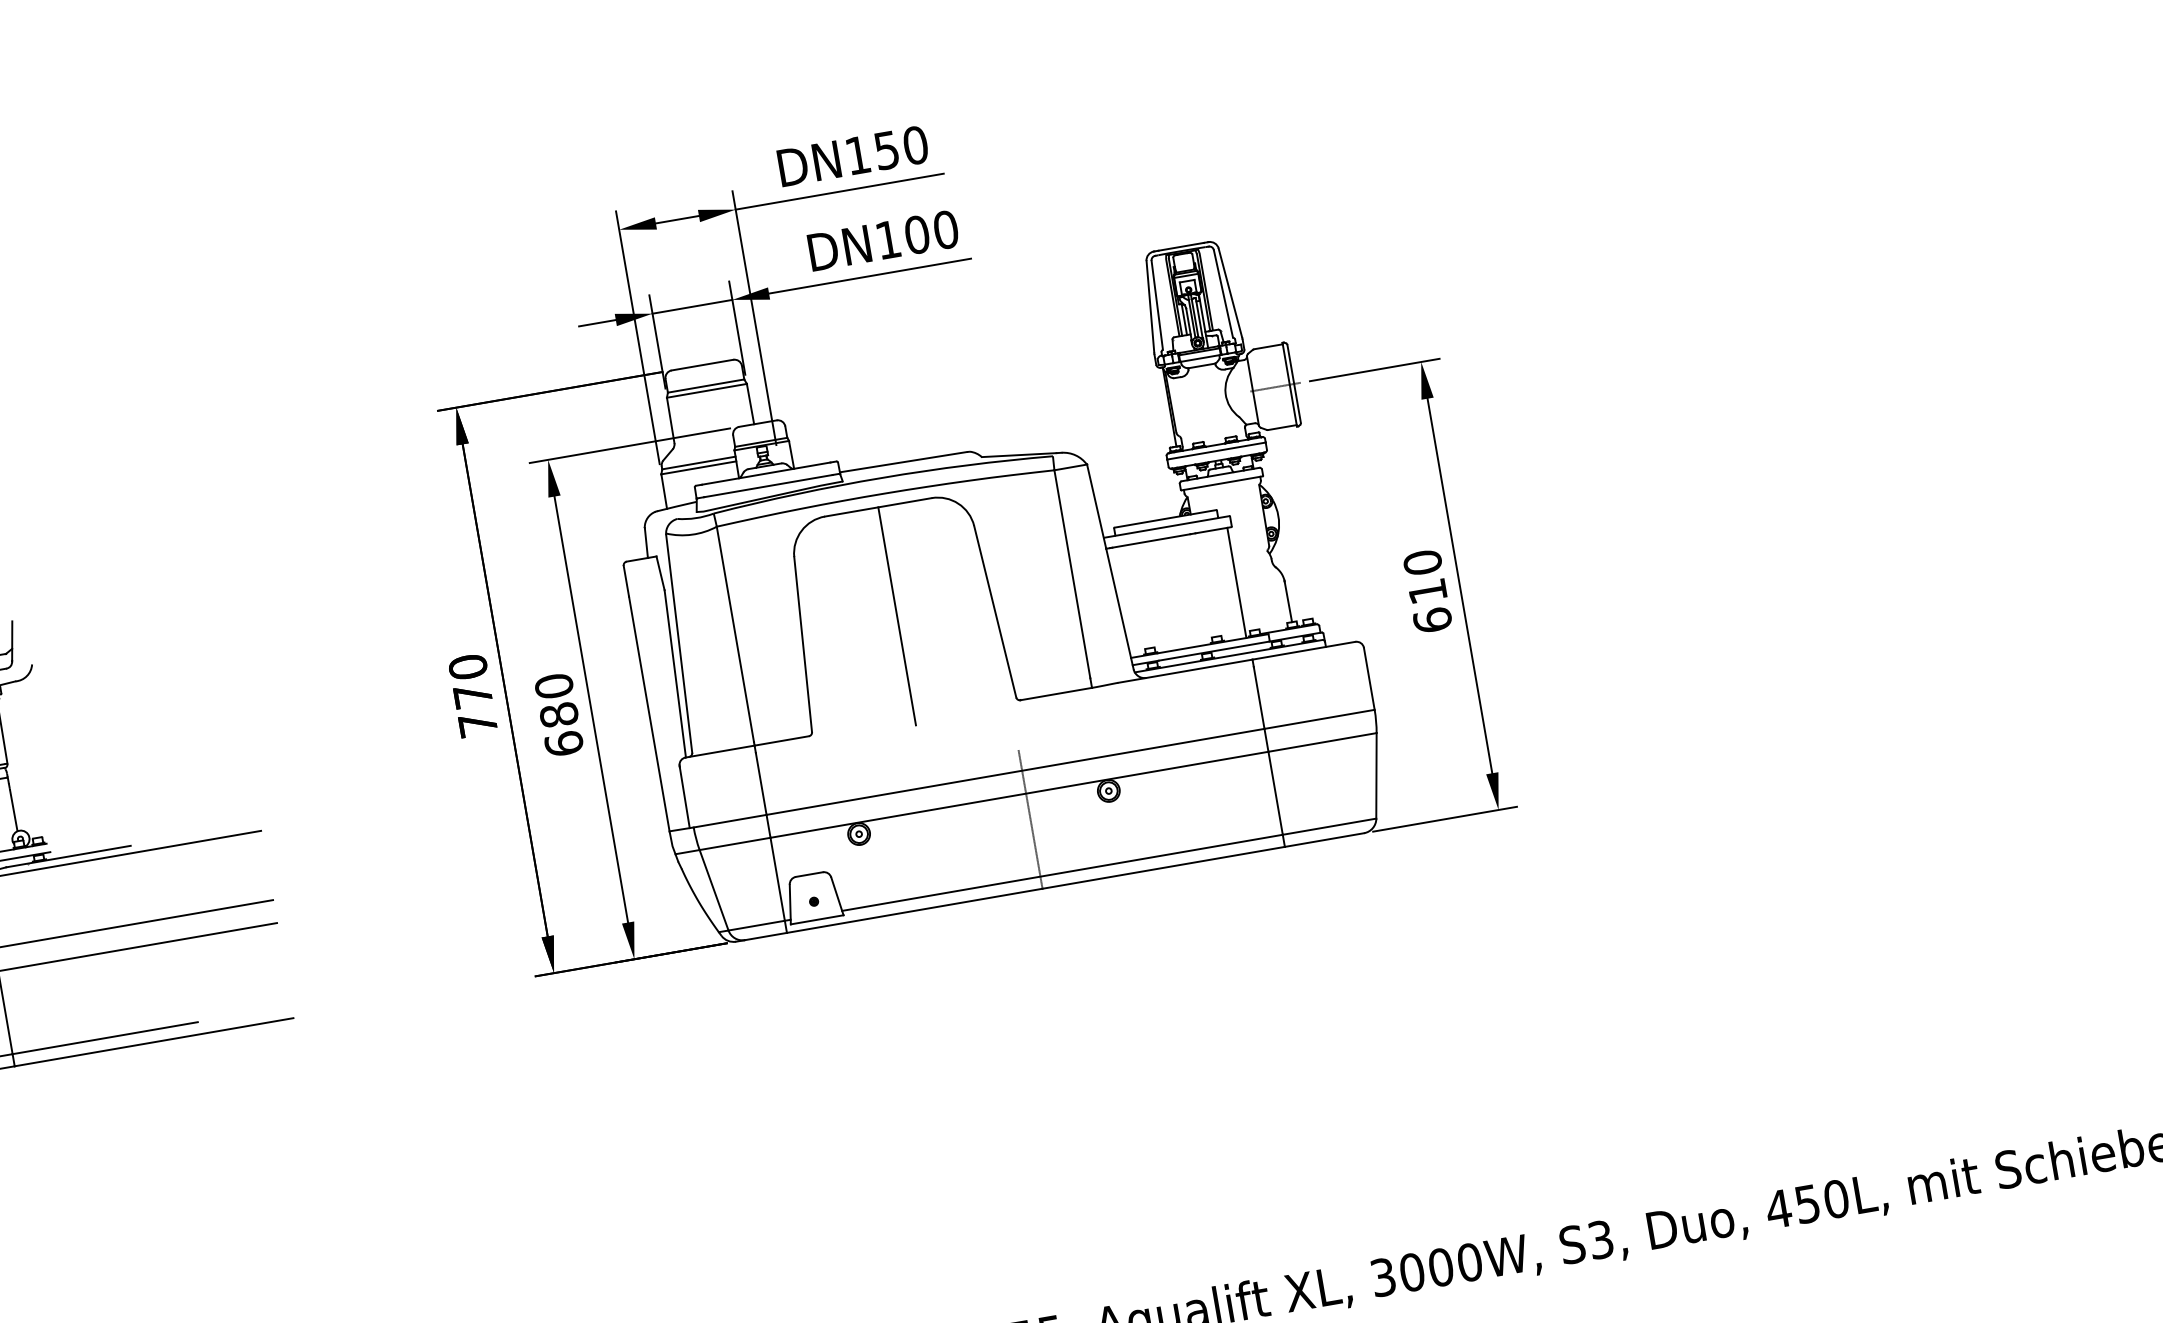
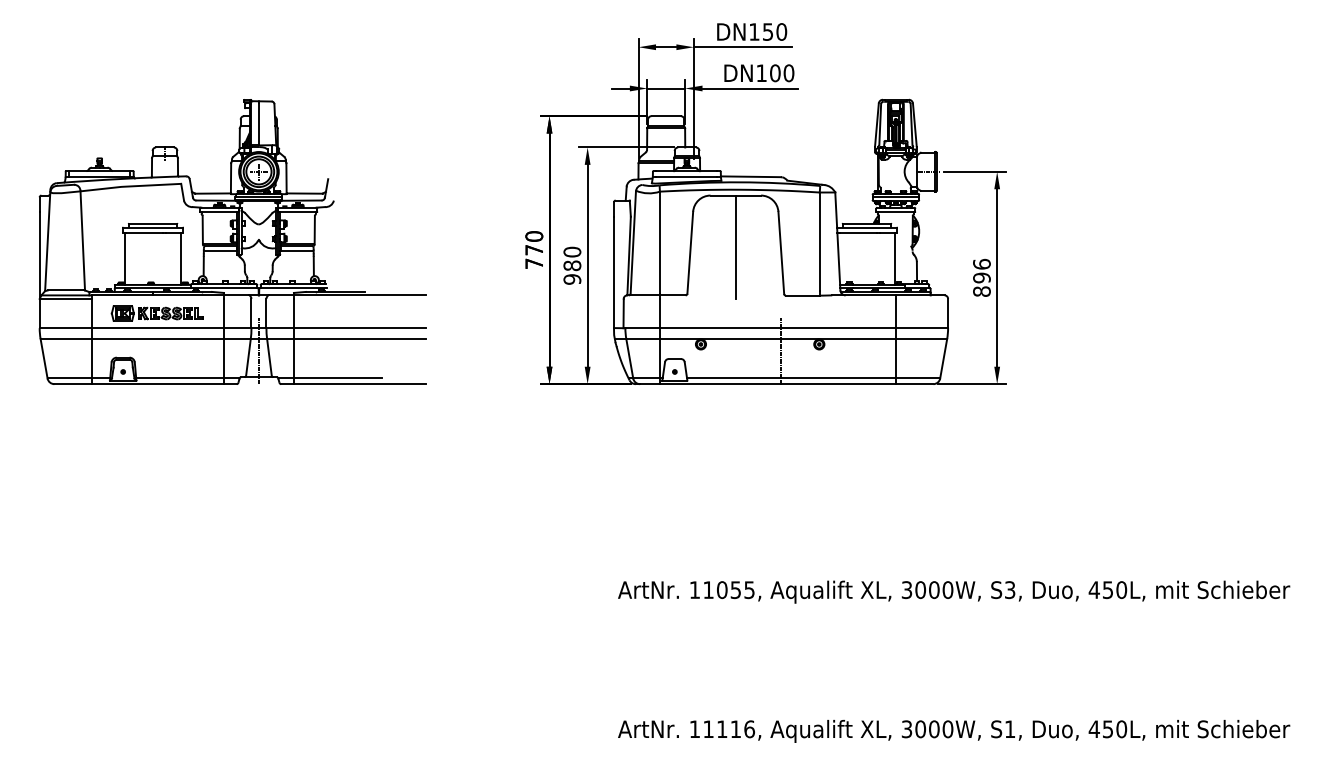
text: (1426, 590) -> (981, 277), 610 -> 896
text: (564, 743) -> (572, 279), 680 -> 980

